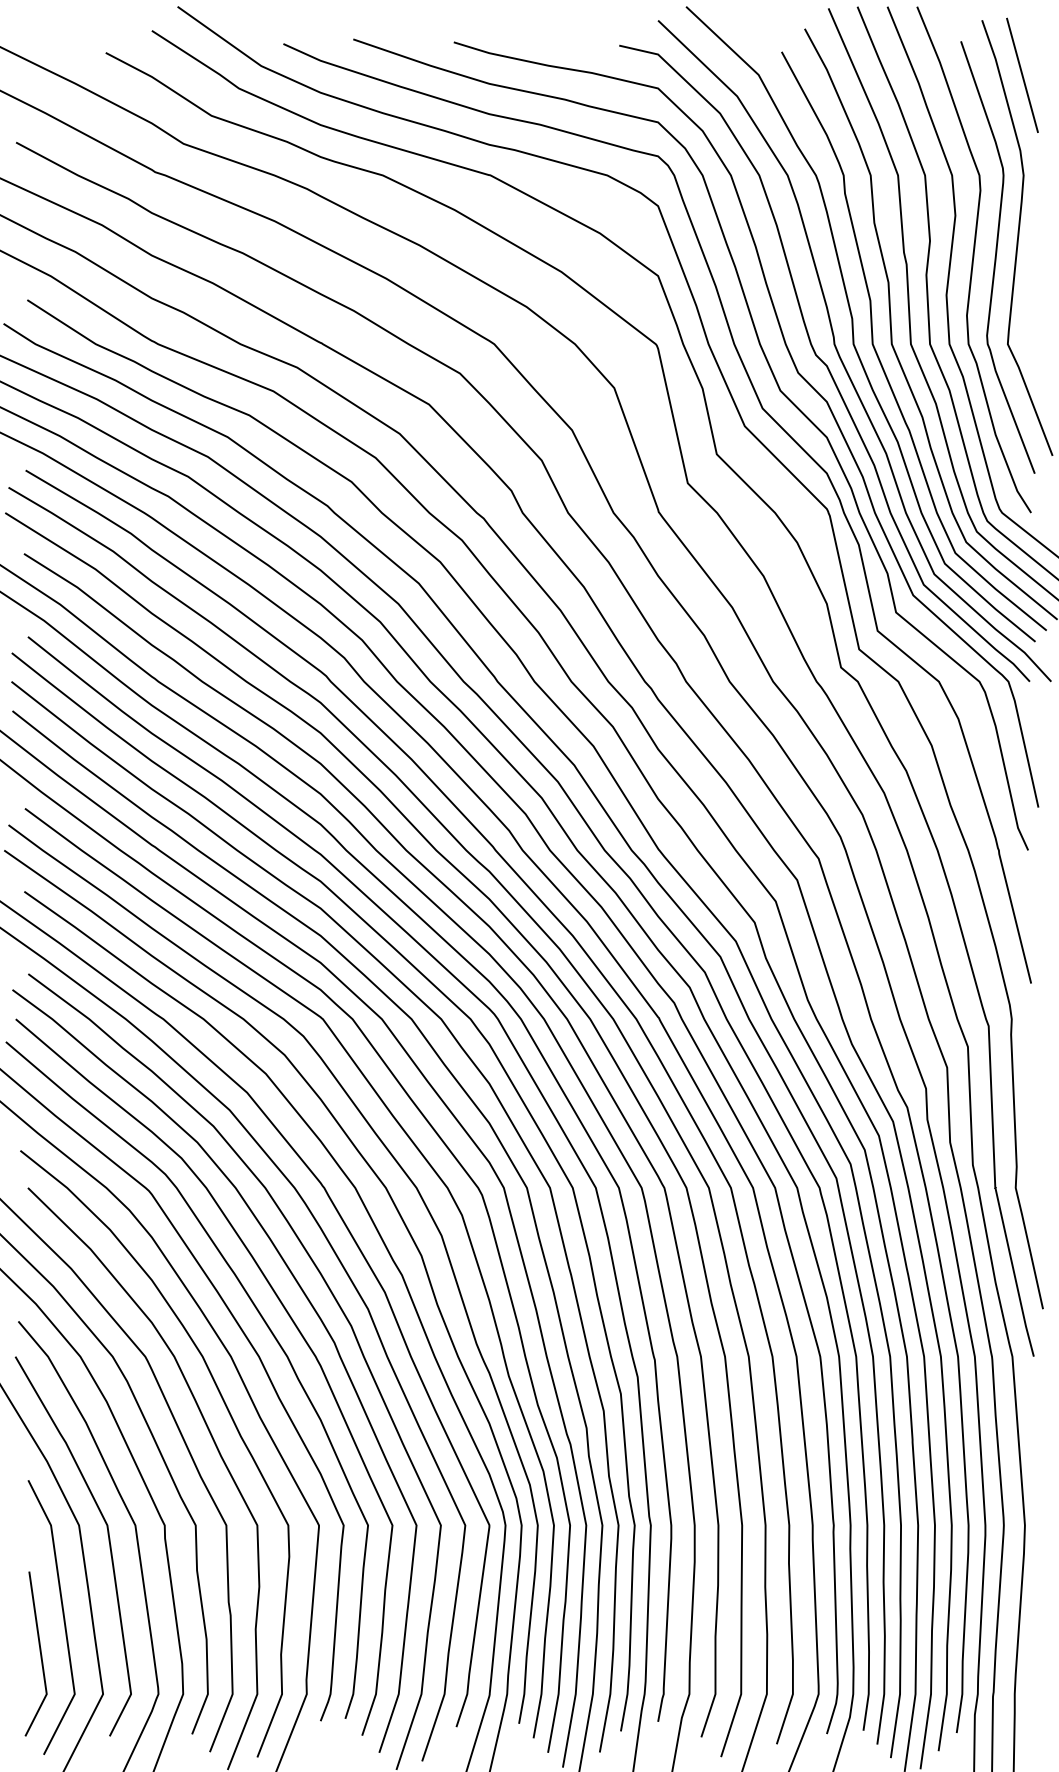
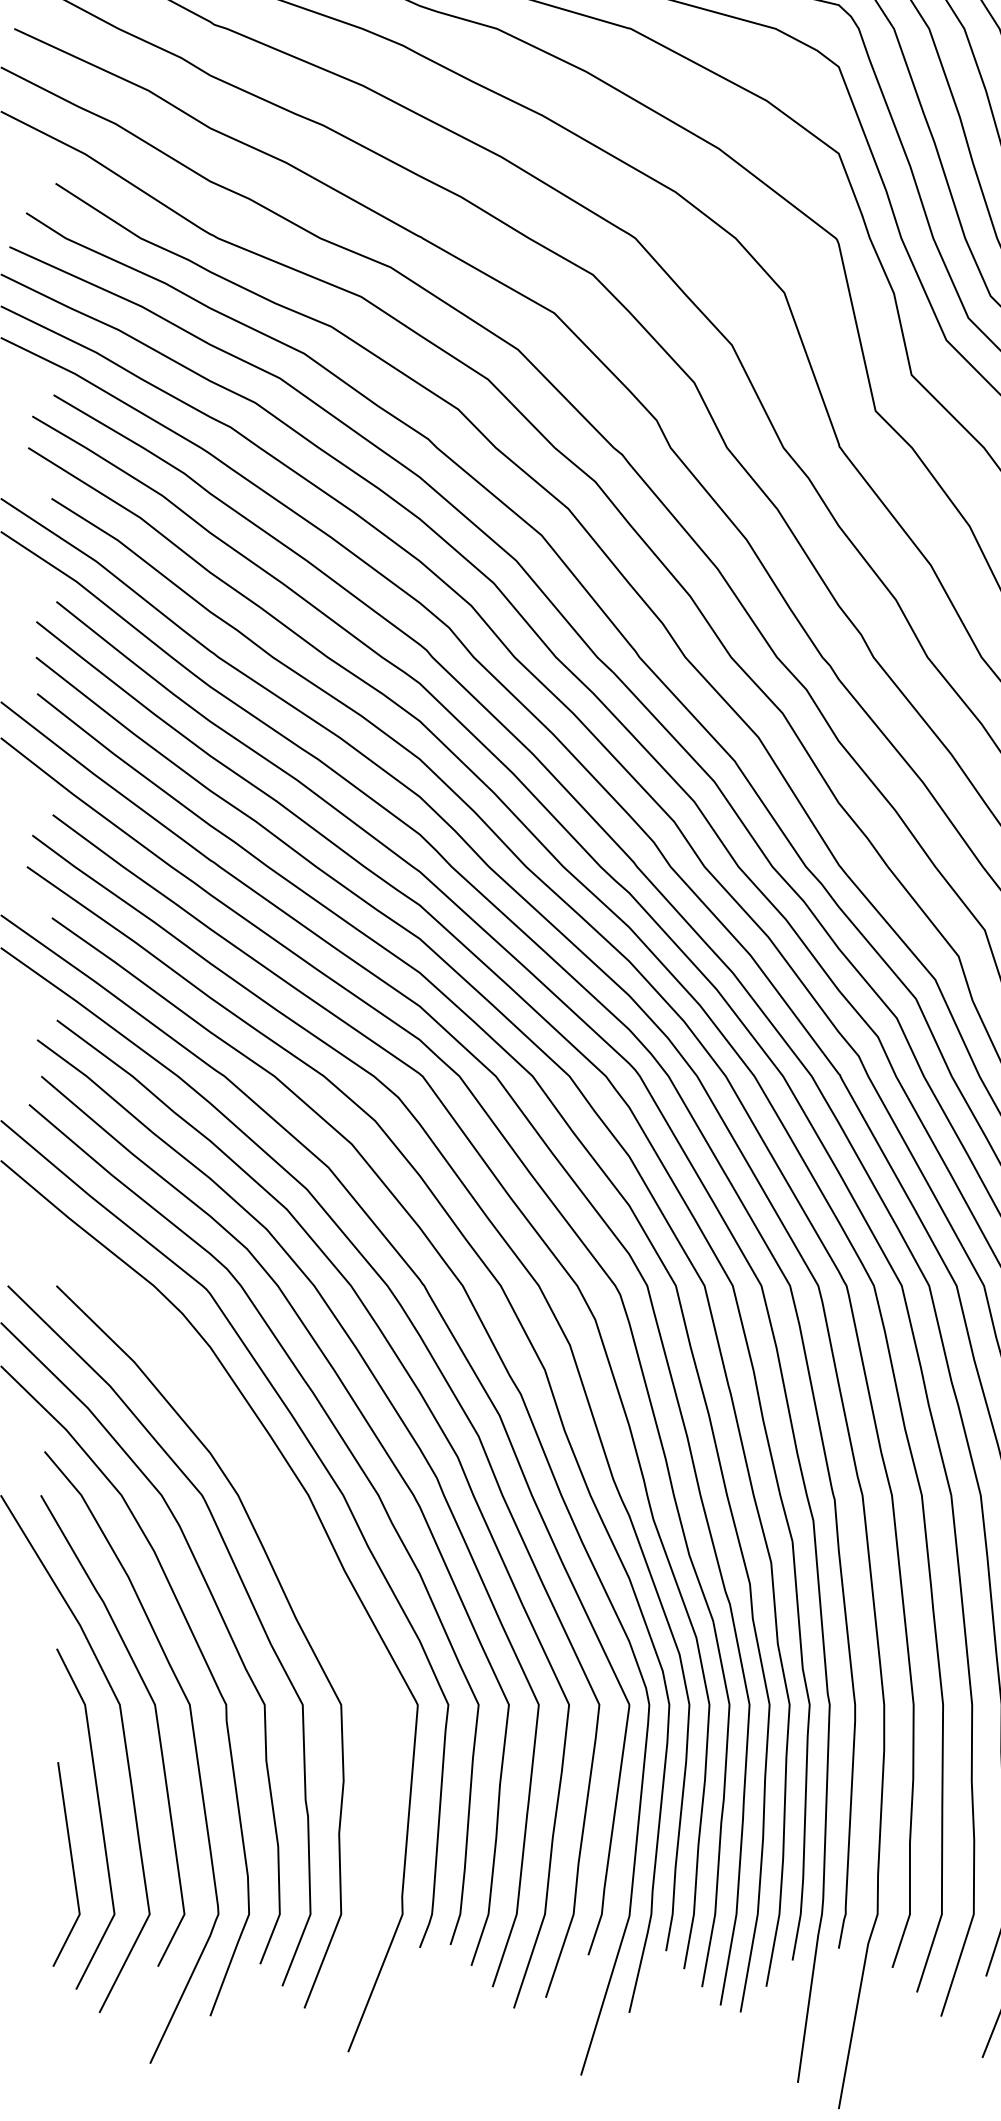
curve: (229, 1415) -> (306, 1568), removed

